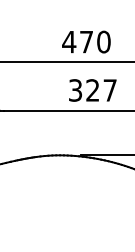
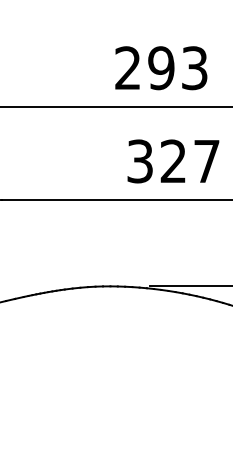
text: (86, 41) -> (161, 67), 470 -> 293

